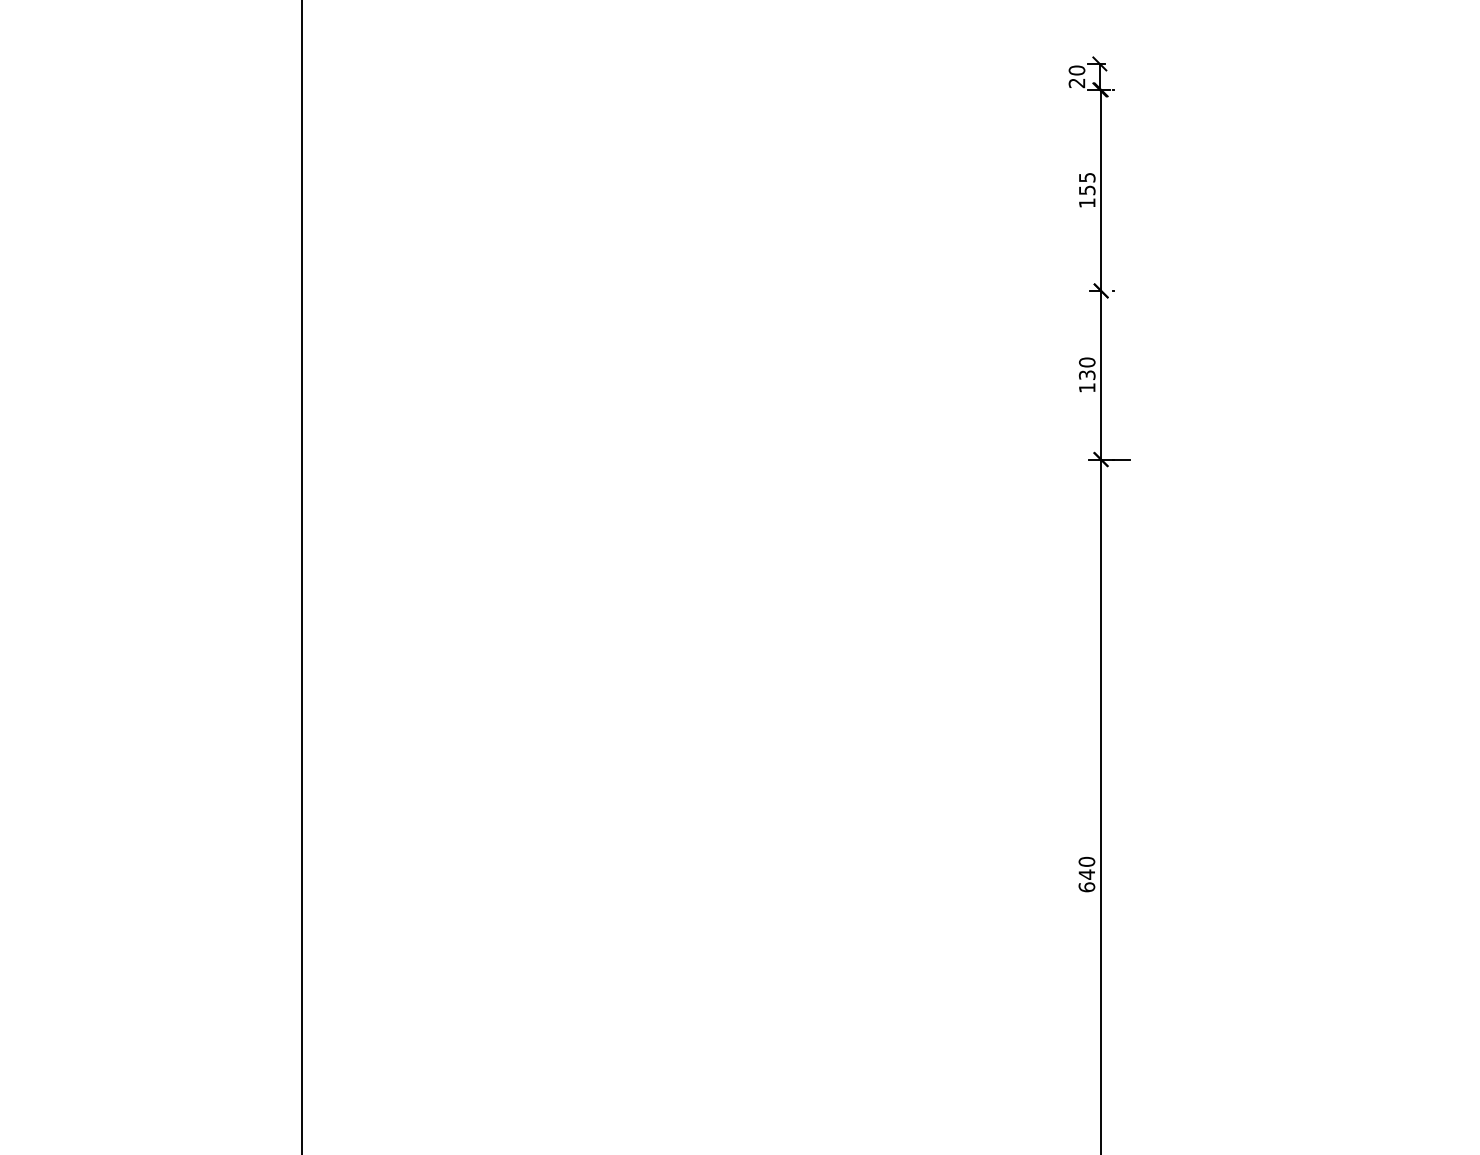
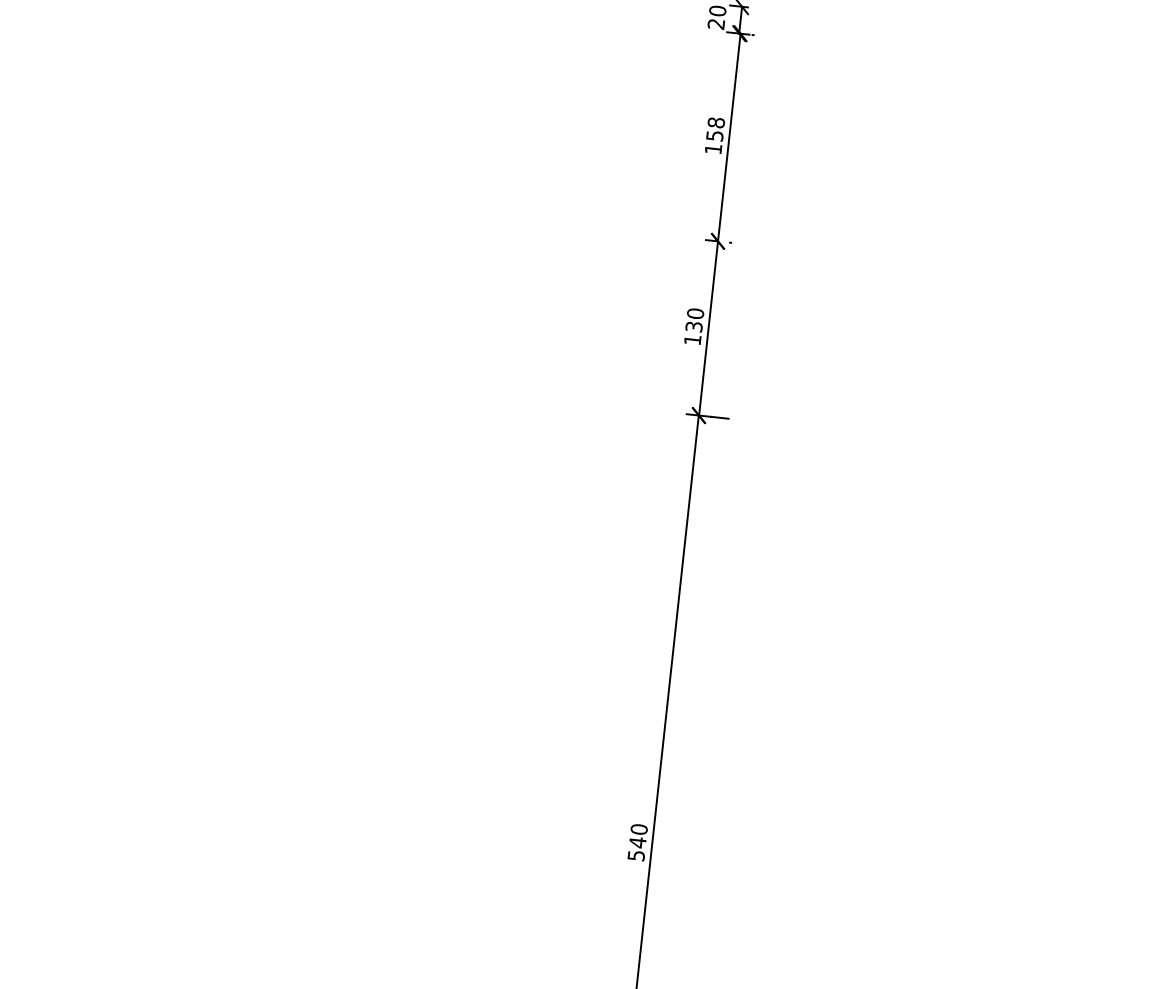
text: (1086, 177) -> (715, 122), 155 -> 158
text: (1086, 887) -> (635, 855), 640 -> 540

